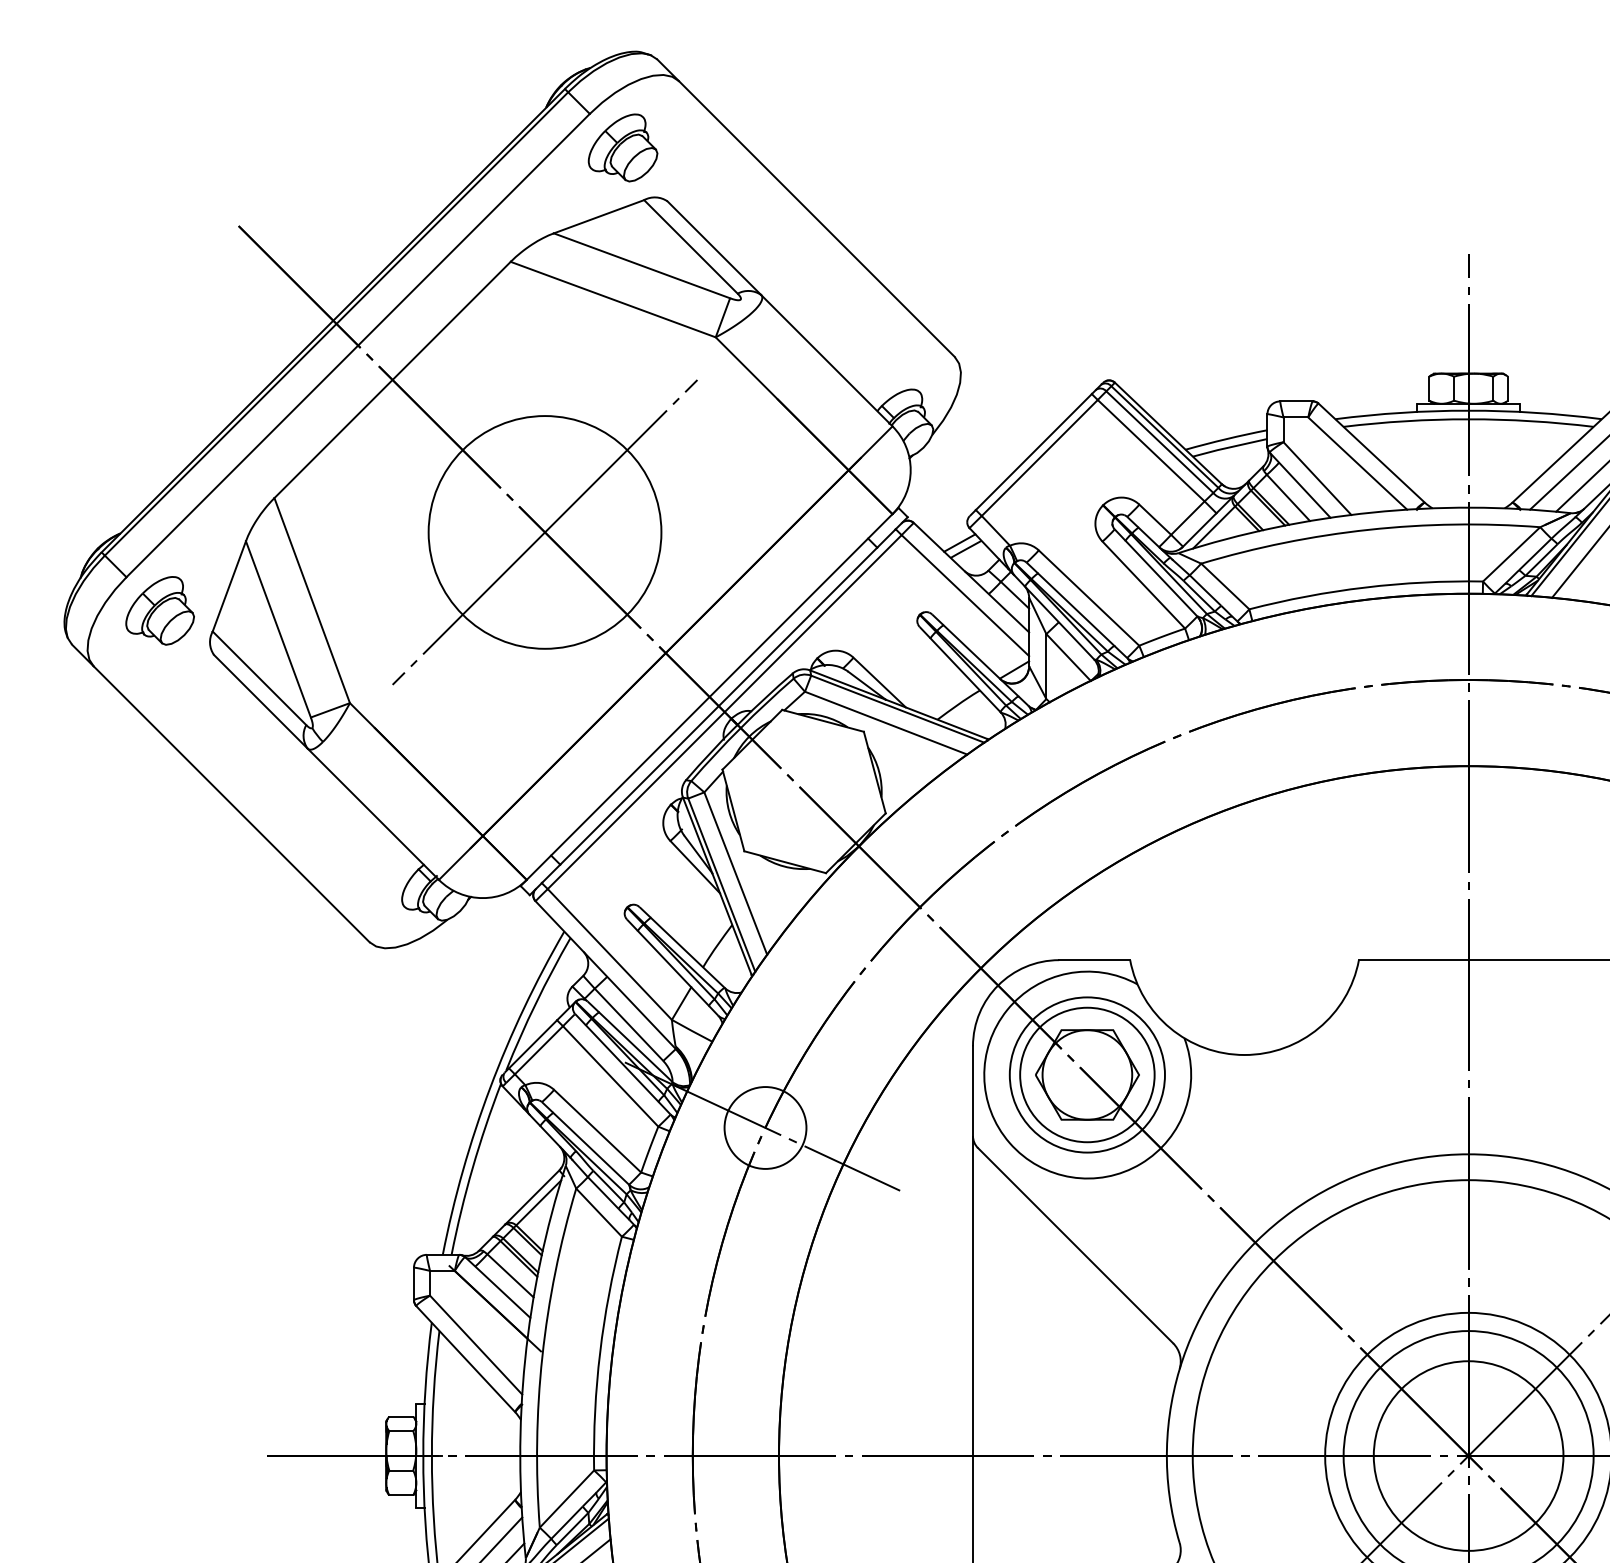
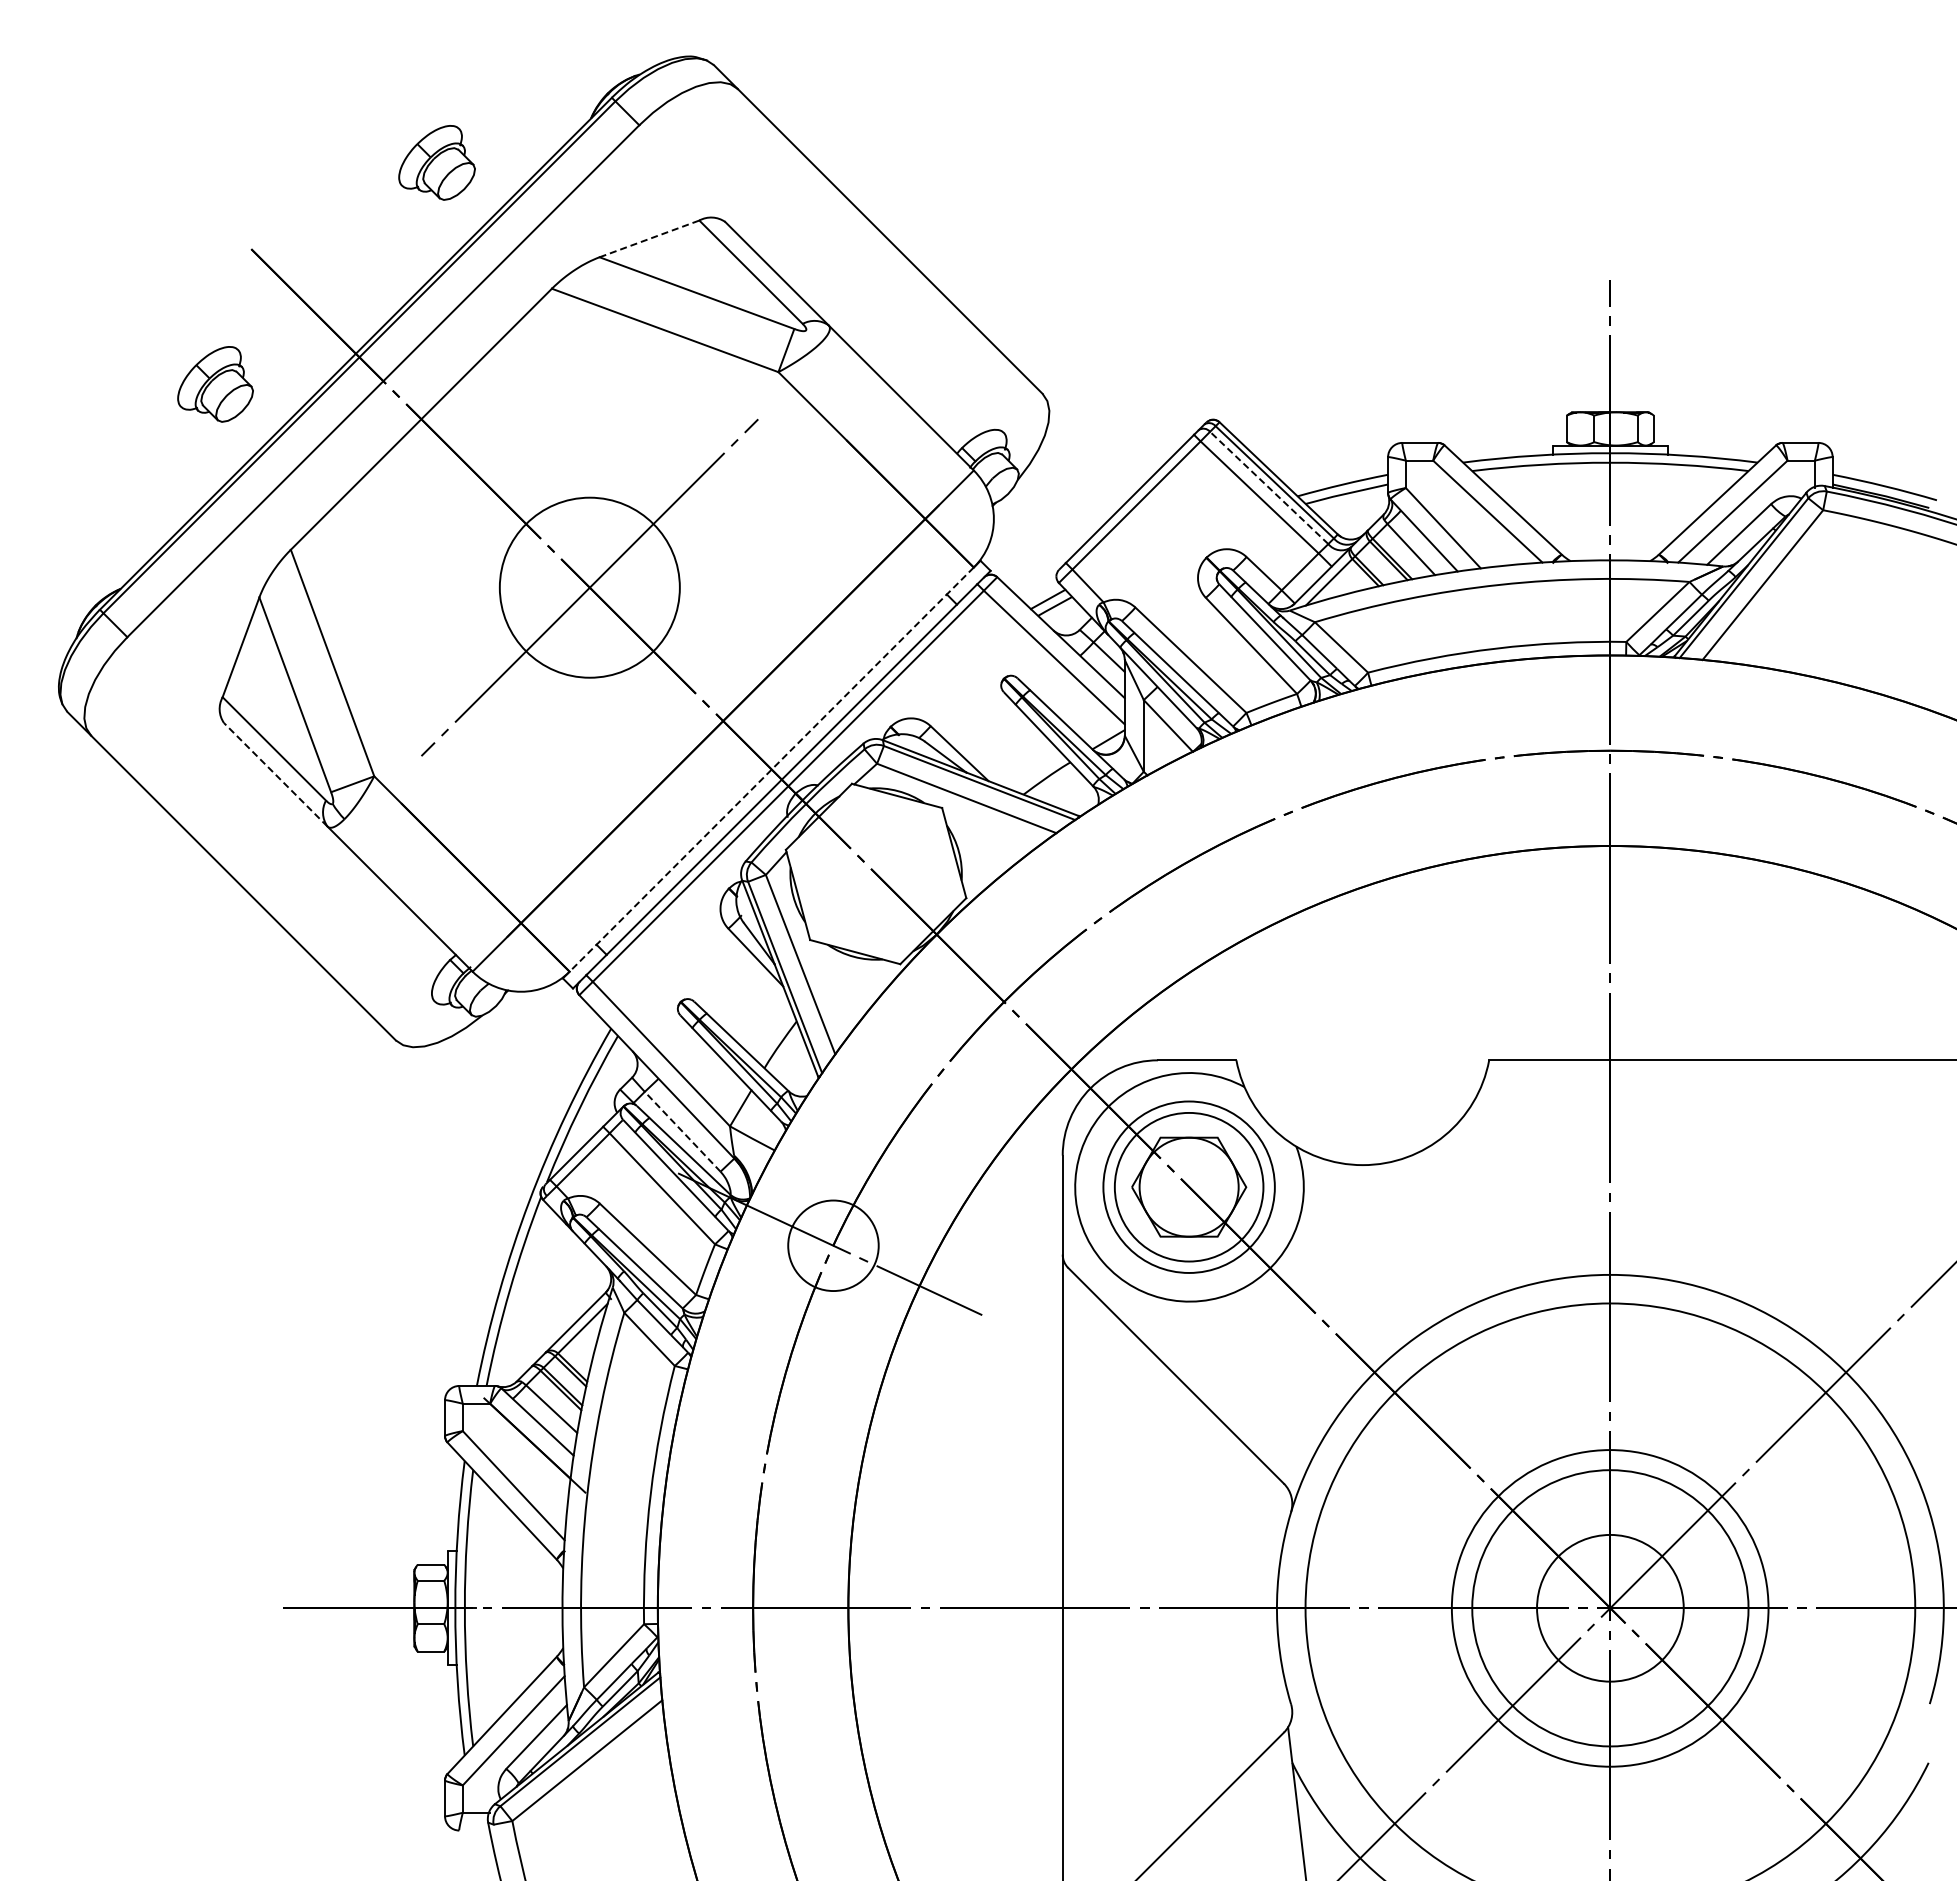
part: (622, 147) -> (436, 162), moved
line: (599, 216) -> (649, 238), solid -> dashed
line: (1160, 441) -> (1269, 487), solid -> dashed
circle: (544, 532) -> (589, 587), size x0.7
part: (160, 610) -> (215, 384), moved
line: (709, 696) -> (771, 769), solid -> dashed
line: (260, 701) -> (275, 774), solid -> dashed
line: (628, 1024) -> (682, 1131), solid -> dashed
circle: (1468, 1456) -> (1610, 1608), size x0.7

